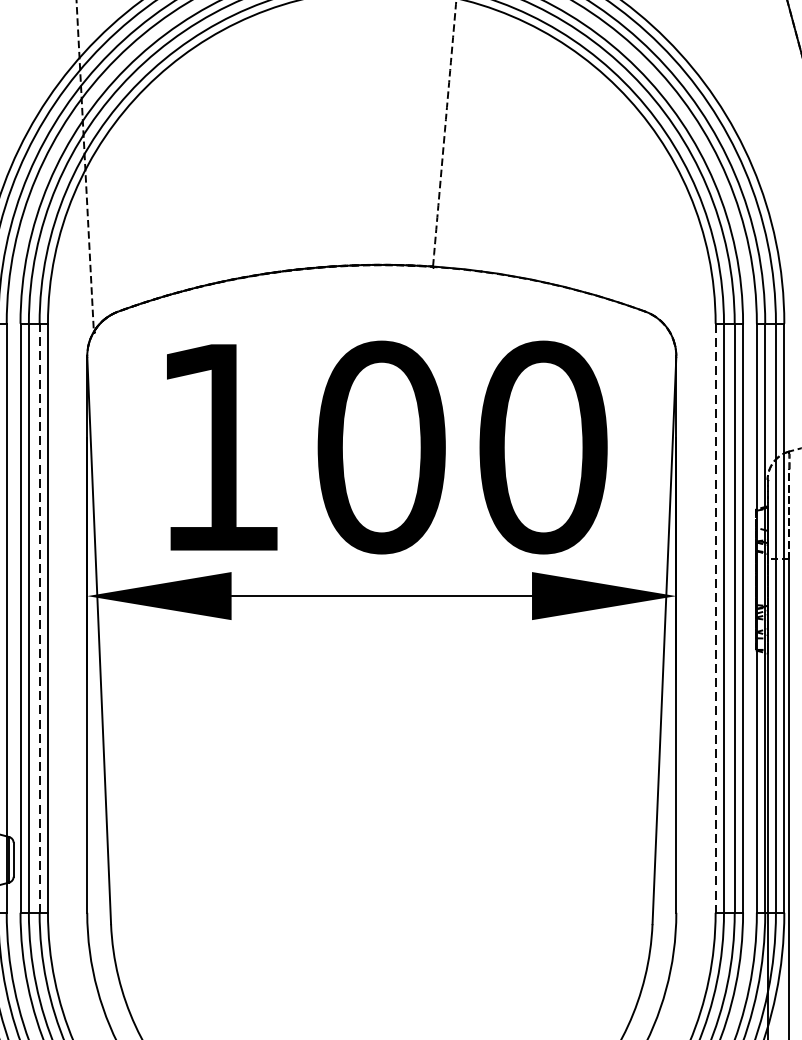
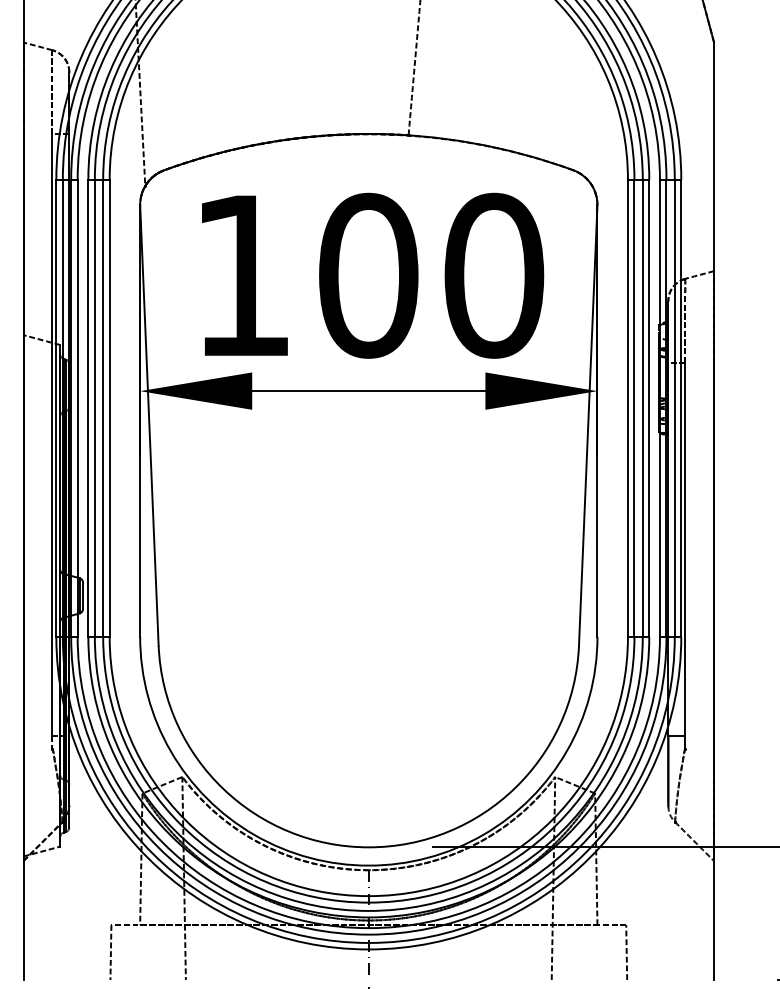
line: (40, 618) -> (103, 408), dashed -> solid
line: (715, 618) -> (627, 408), dashed -> solid

